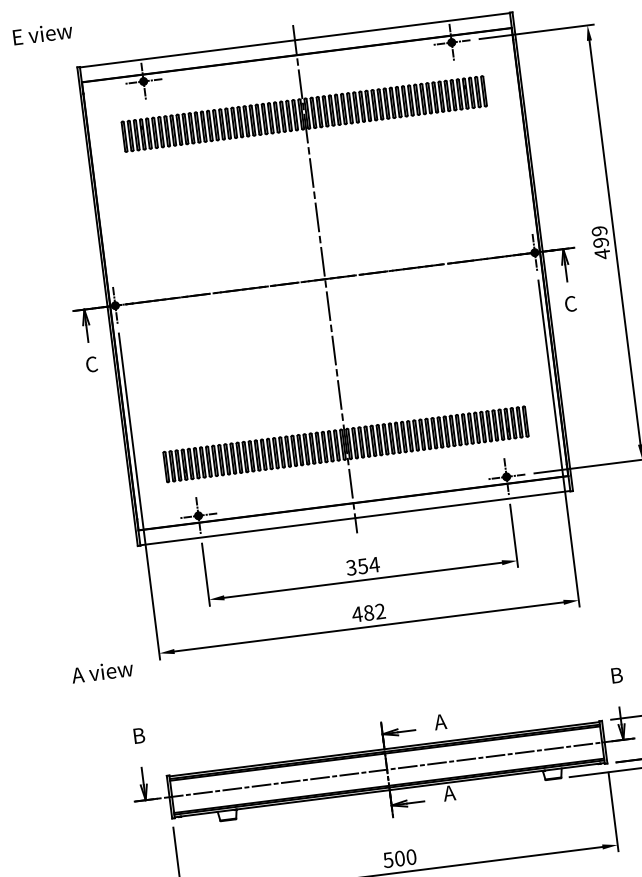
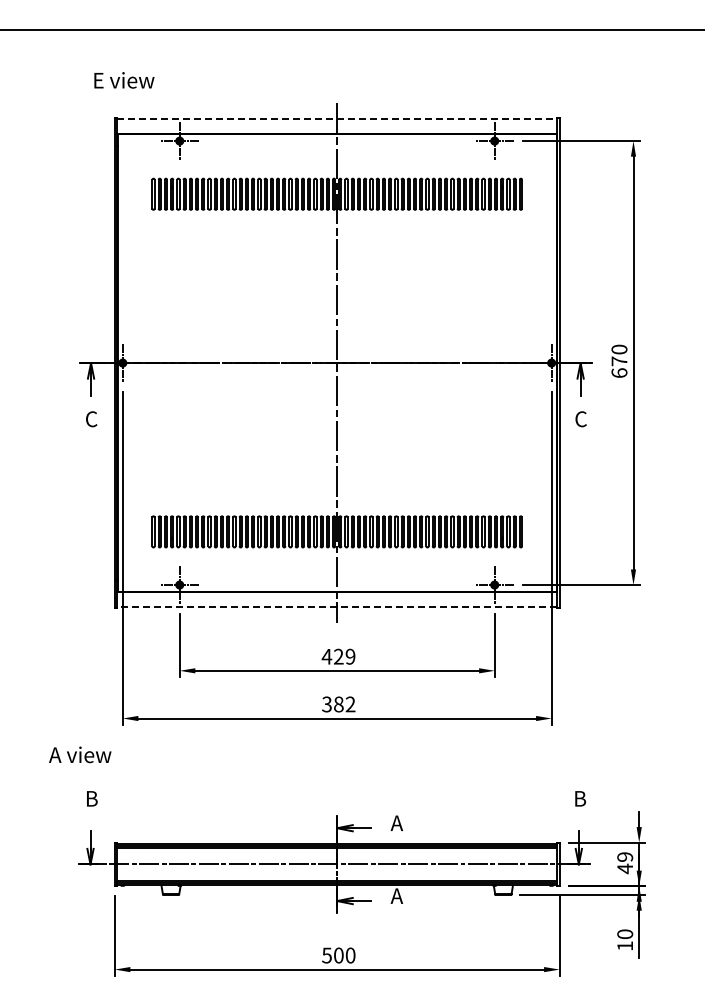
text: (42, 33) -> (124, 80), moved
line: (295, 39) -> (337, 118), solid -> dashed
text: (601, 242) -> (619, 361), 499 -> 670
line: (355, 518) -> (337, 607), solid -> dashed
text: (362, 566) -> (338, 656), 354 -> 429
text: (356, 614) -> (326, 704), 482 -> 382
text: (102, 671) -> (80, 754), moved

